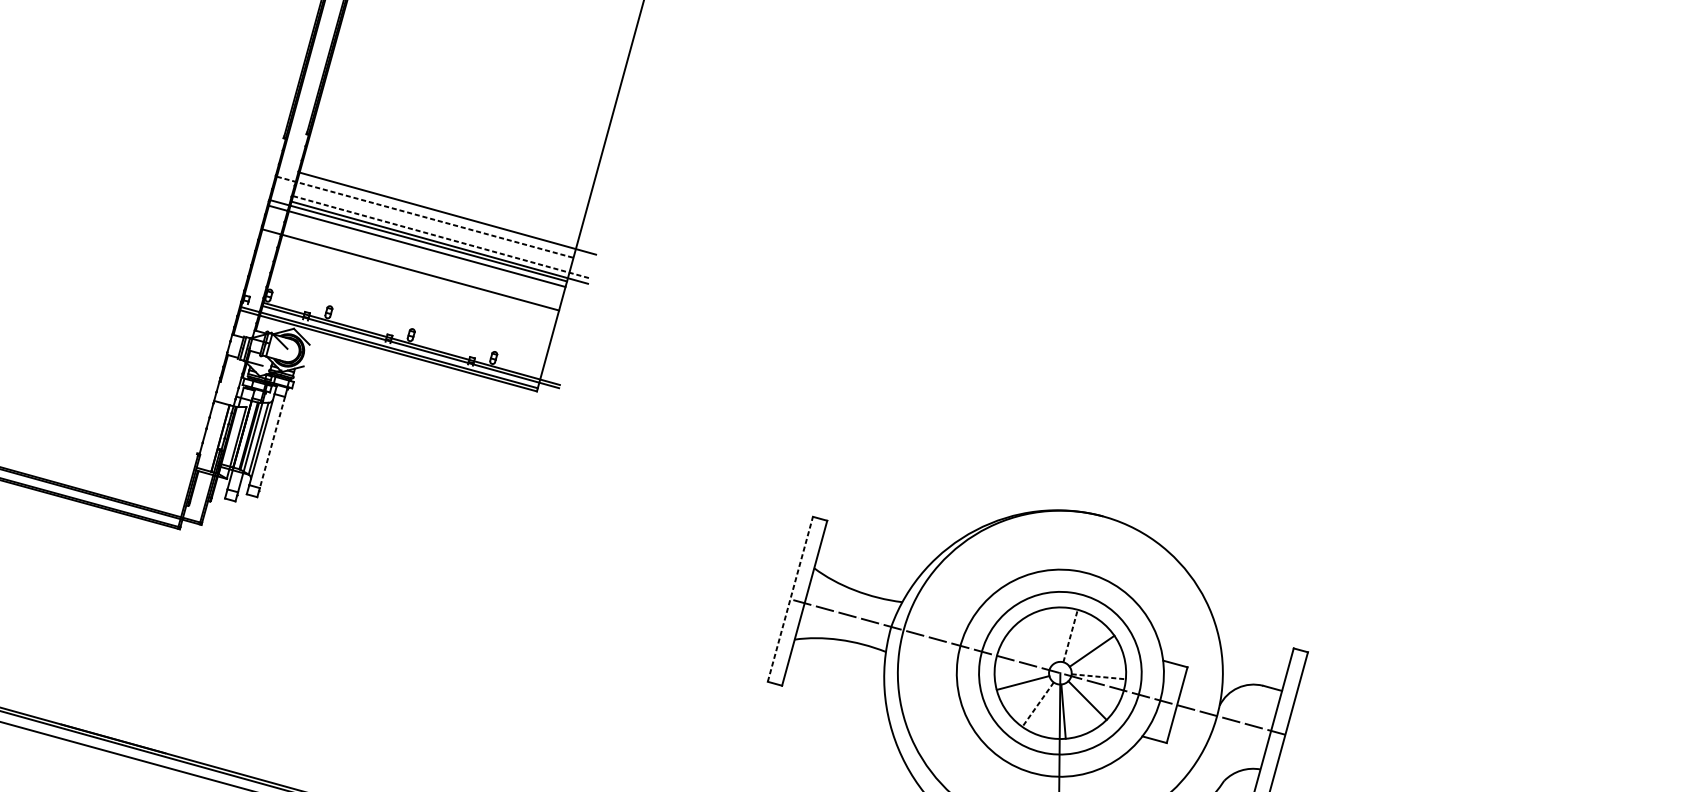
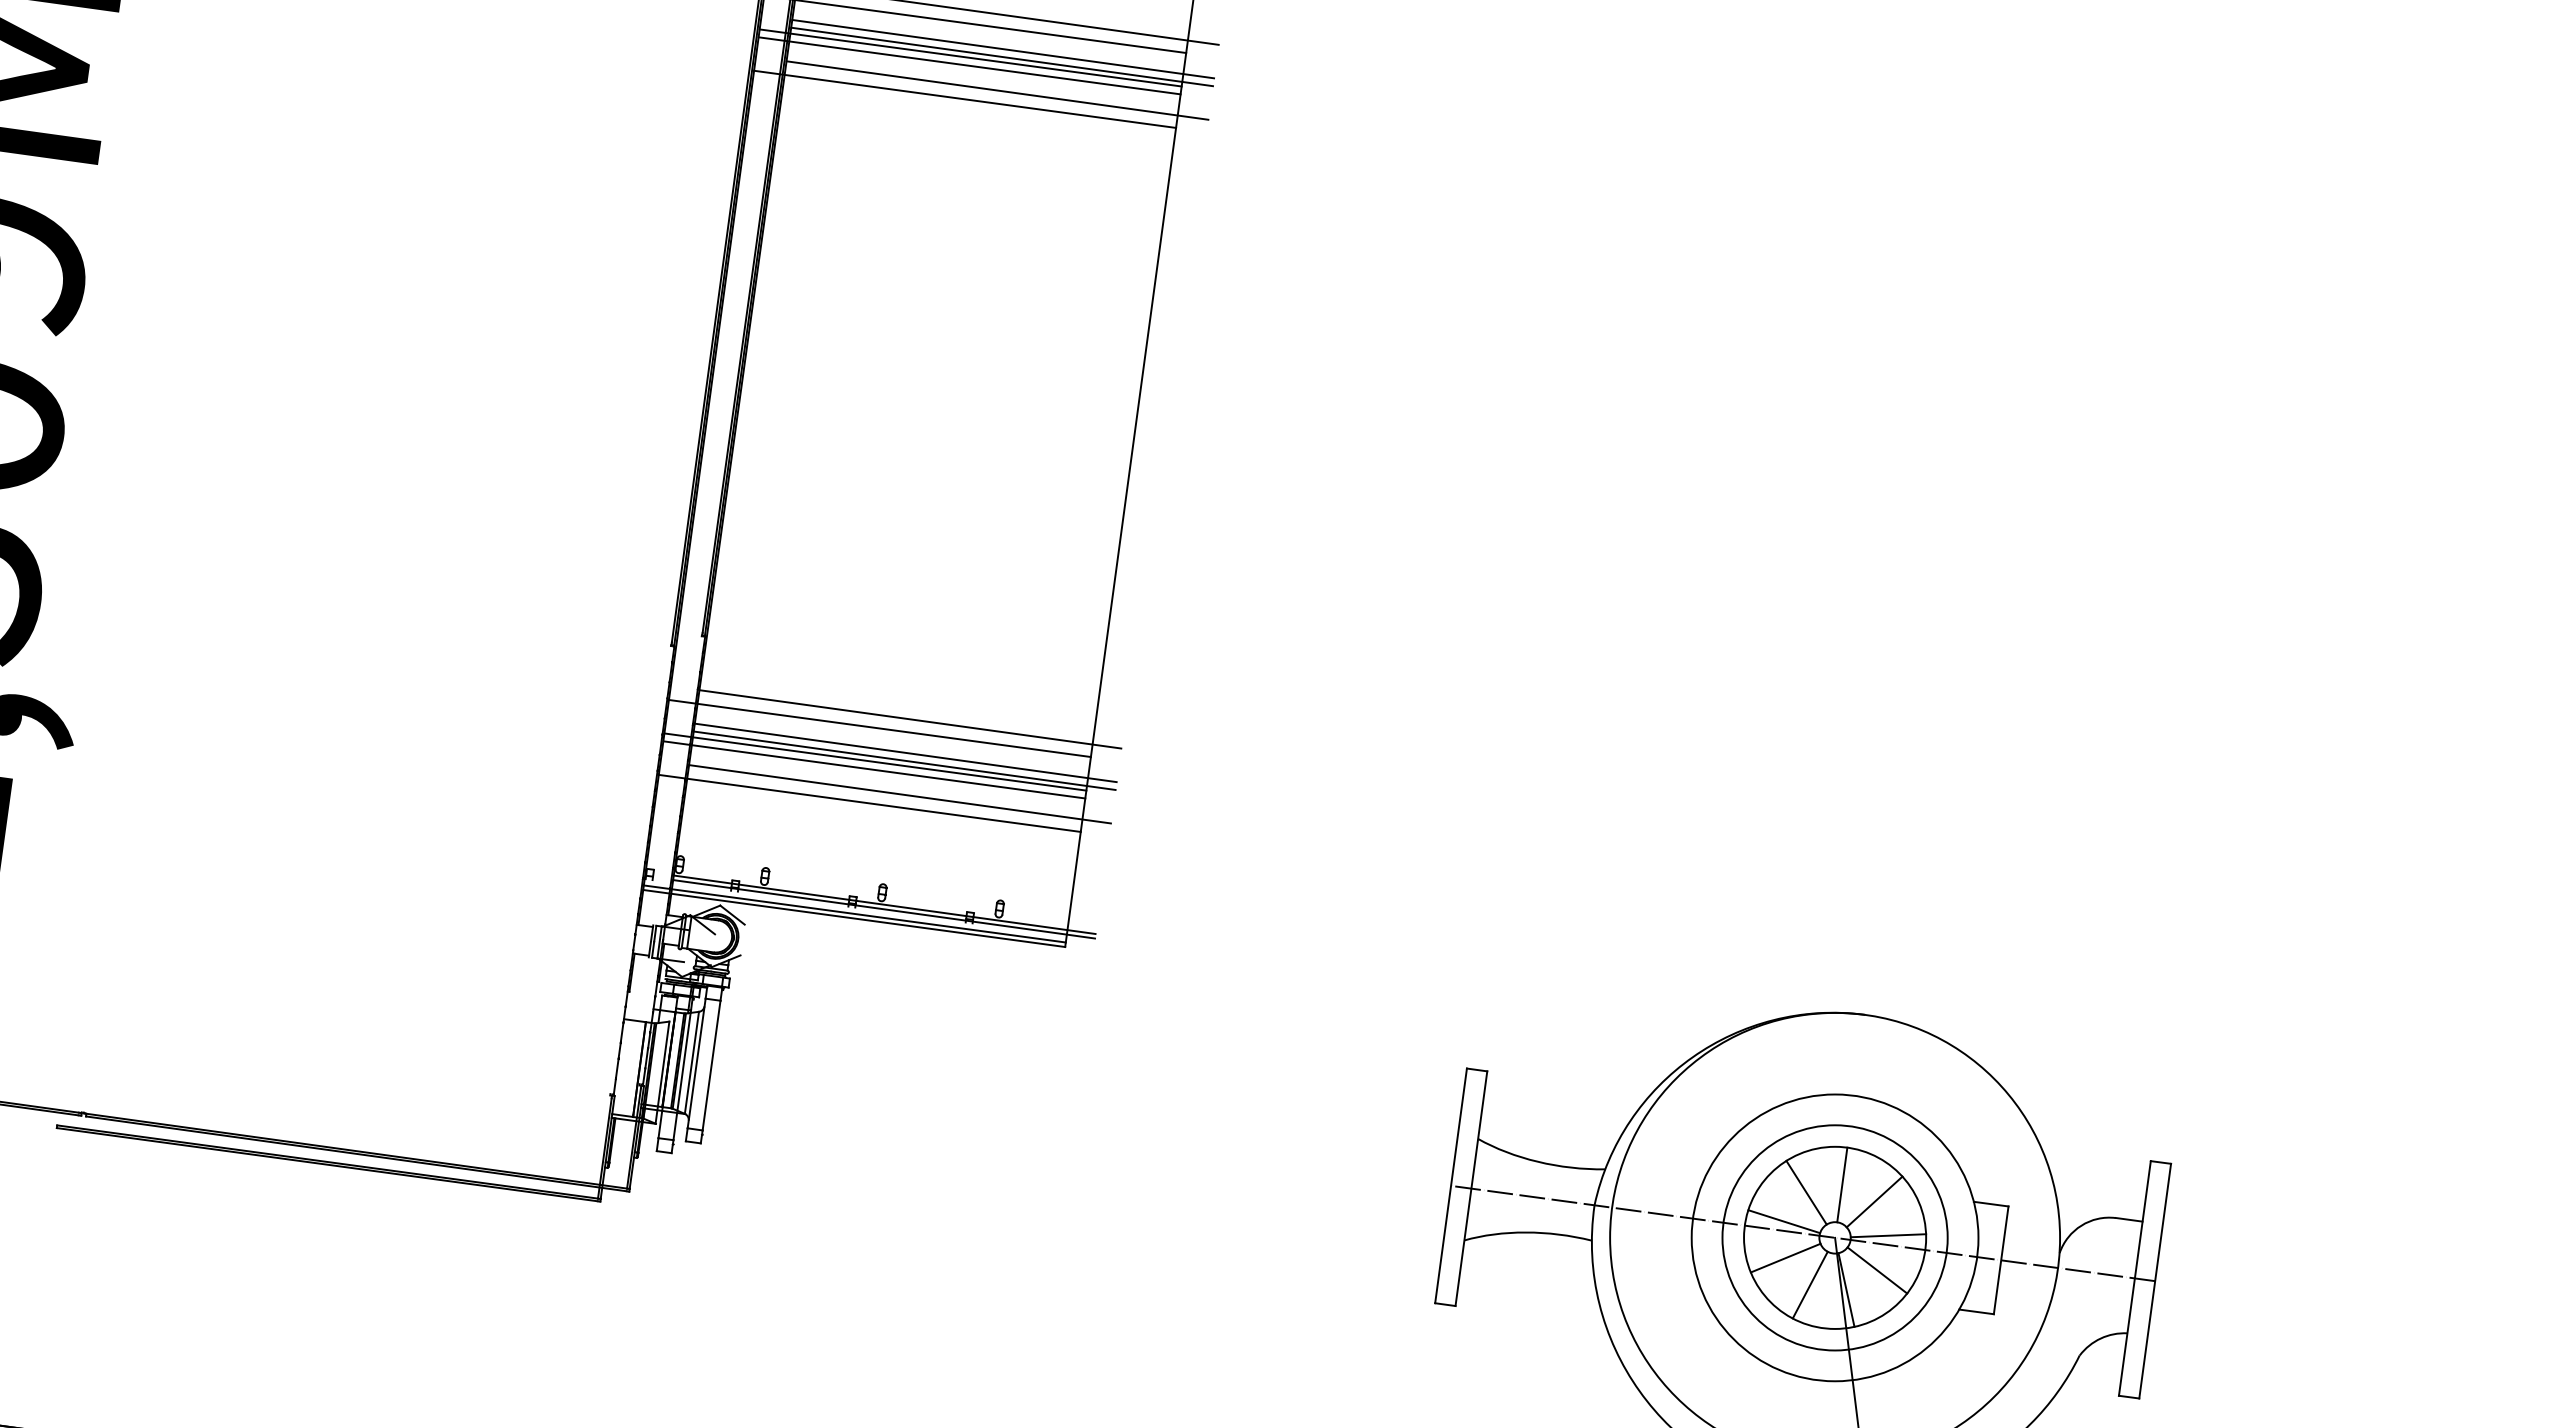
line: (424, 217) -> (879, 728), dashed -> solid
line: (441, 236) -> (905, 752), dashed -> solid
line: (432, 266) -> (899, 794), added
line: (272, 443) -> (711, 1066), dashed -> solid
line: (790, 599) -> (1451, 1185), dashed -> solid
line: (1070, 635) -> (1842, 1184), dashed -> solid
line: (1044, 637) -> (1806, 1192), added
line: (1025, 656) -> (1784, 1221), added
line: (1098, 676) -> (1888, 1235), dashed -> solid
line: (1038, 704) -> (1810, 1285), dashed -> solid

